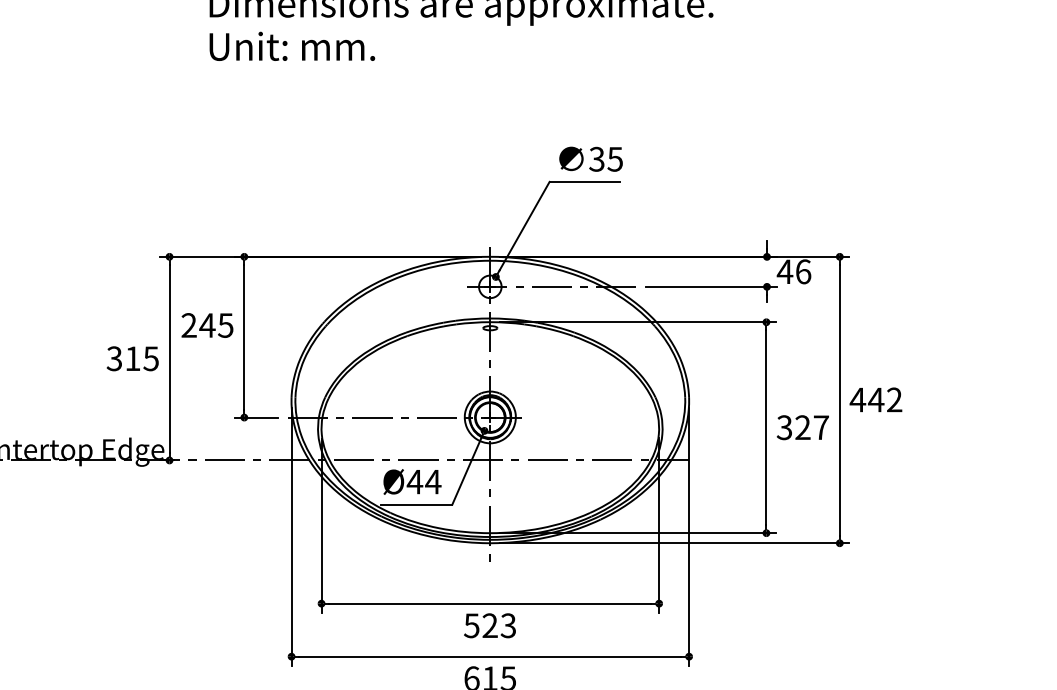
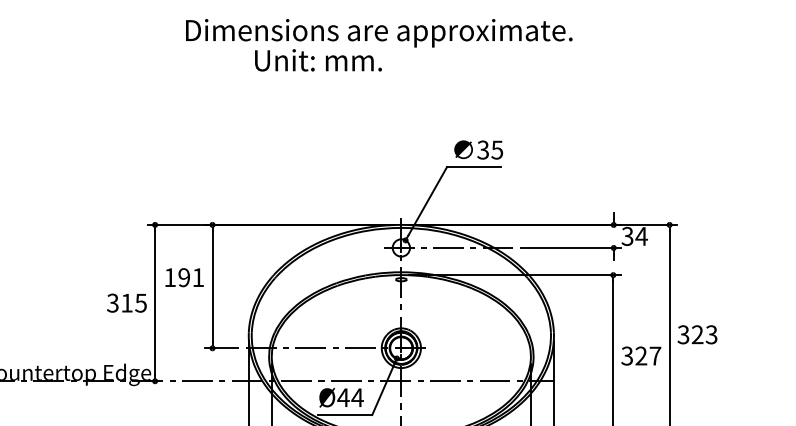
text: (292, 45) -> (318, 59), moved
text: (793, 271) -> (634, 236), 46 -> 34
text: (207, 325) -> (184, 277), 245 -> 191
text: (875, 399) -> (697, 334), 442 -> 323

